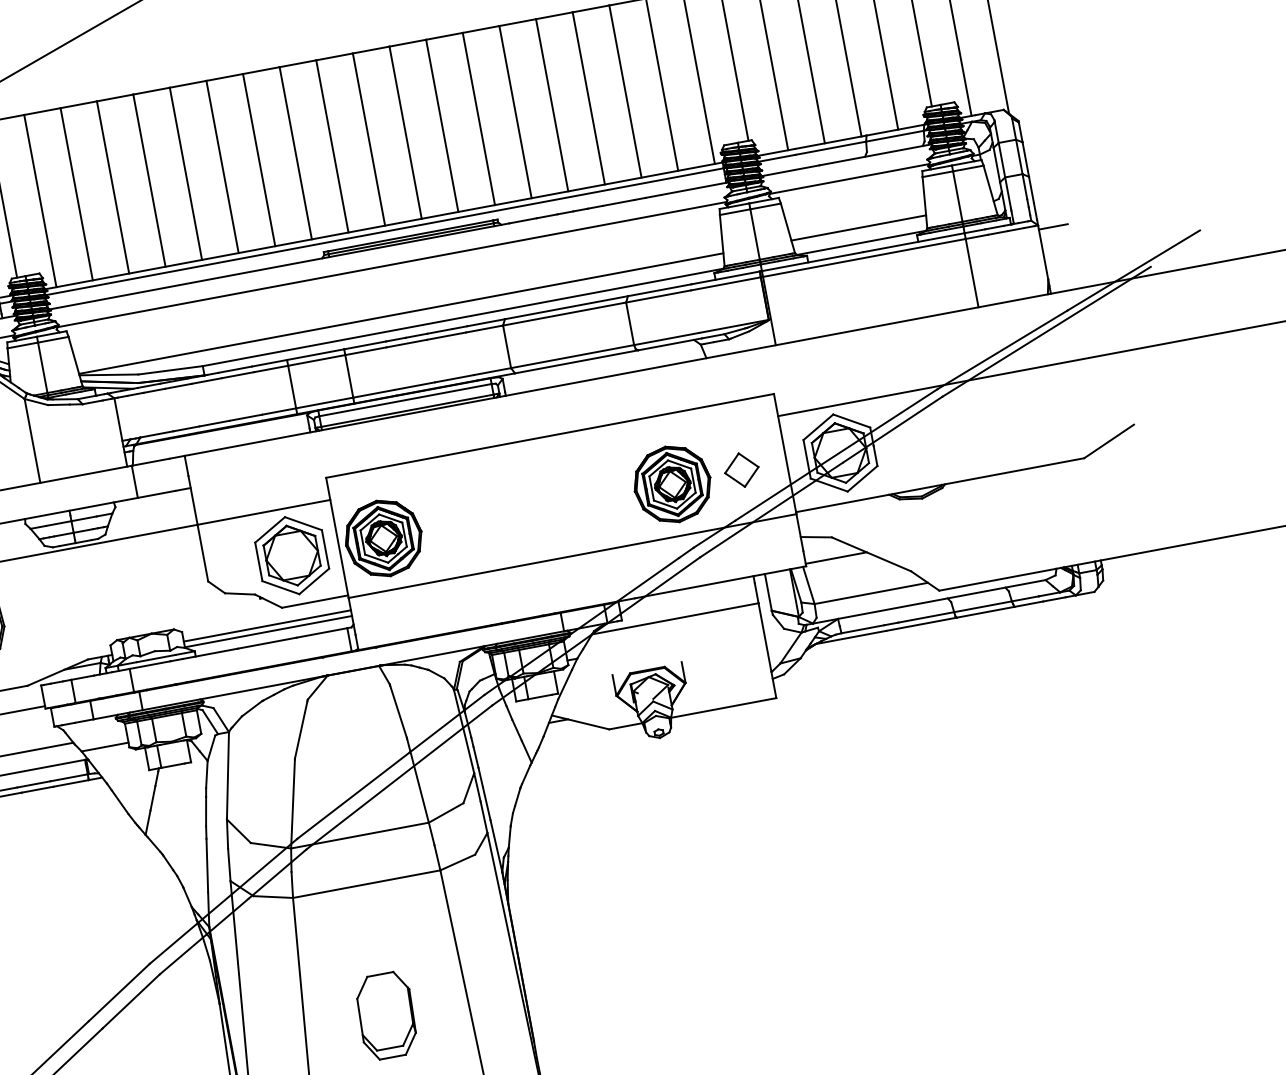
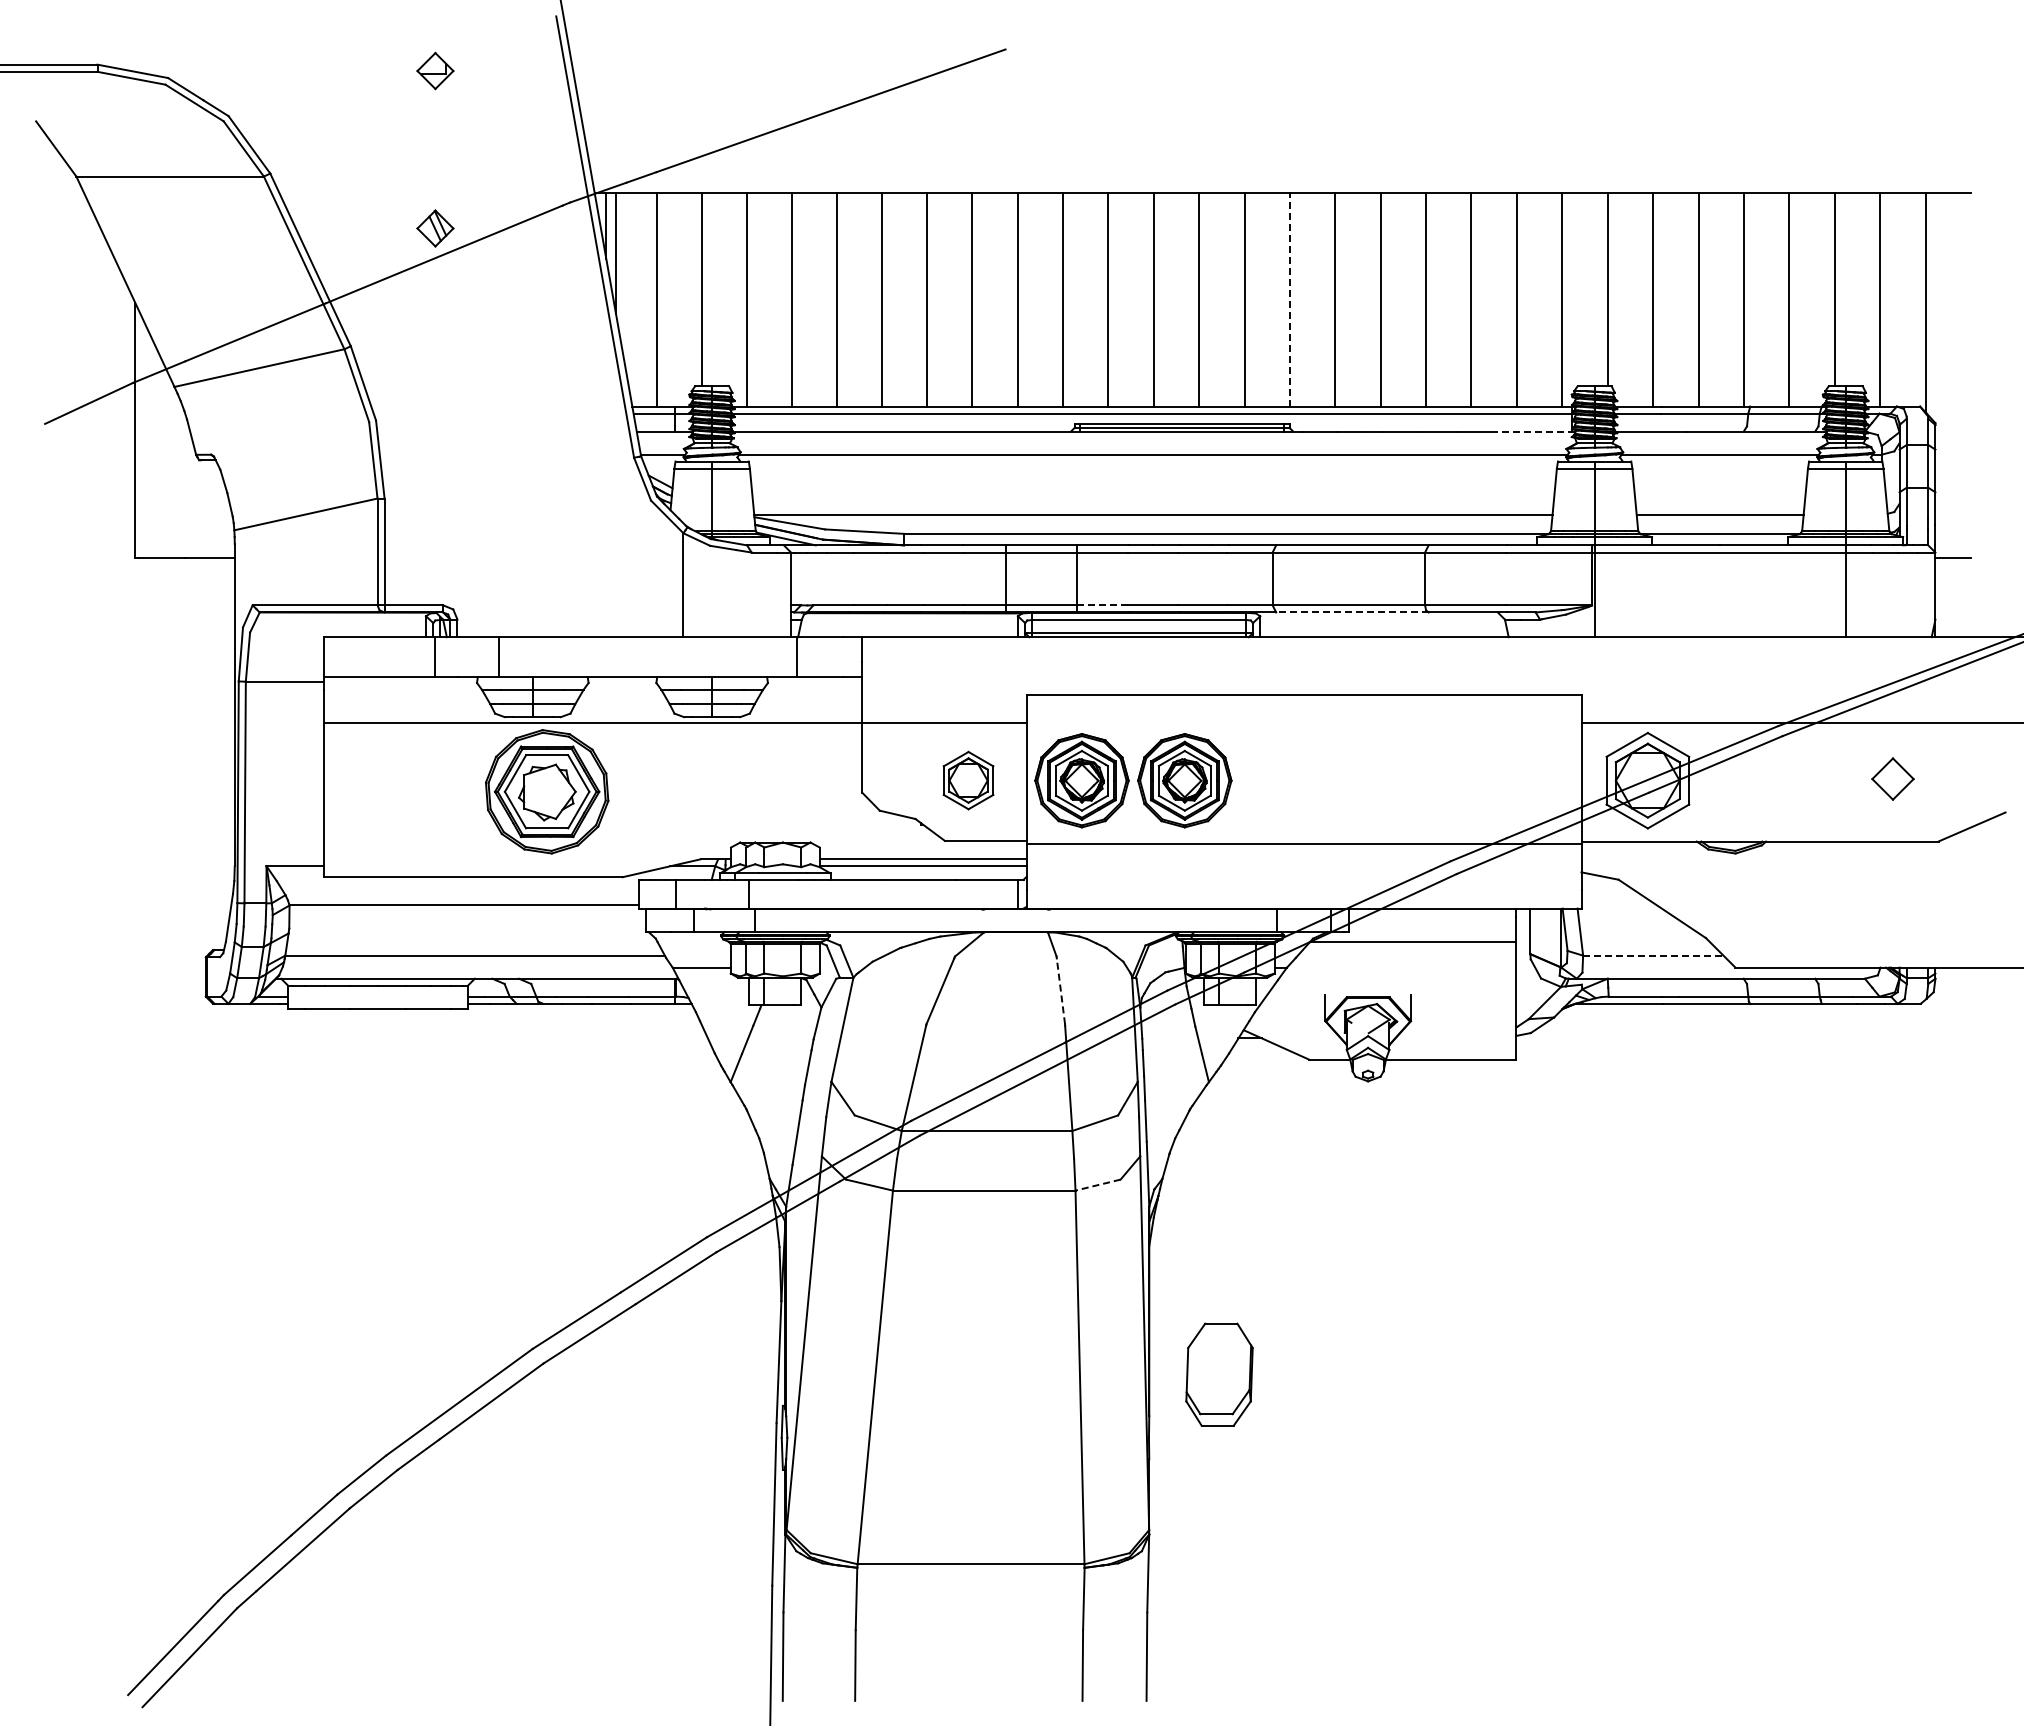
line: (478, 118) -> (1289, 299), solid -> dashed
line: (695, 188) -> (1533, 431), solid -> dashed
line: (575, 362) -> (1351, 612), solid -> dashed
line: (373, 394) -> (1102, 605), solid -> dashed
part: (741, 469) -> (1892, 778), moved
part: (672, 484) -> (1184, 780), moved
part: (292, 555) -> (968, 780), size x0.6
line: (836, 558) -> (1619, 905), removed
line: (871, 593) -> (1653, 955), solid -> dashed
line: (398, 711) -> (1060, 990), solid -> dashed
line: (457, 862) -> (1097, 1185), solid -> dashed
part: (386, 1015) -> (1219, 1374), moved

